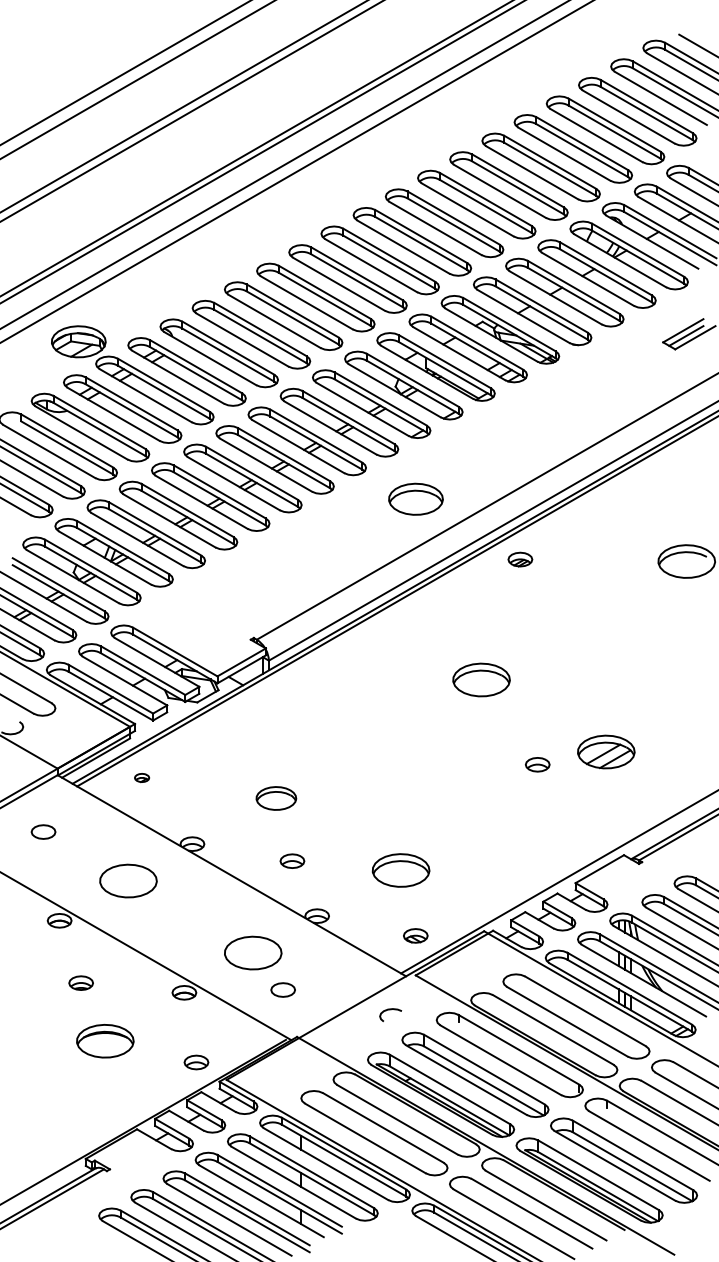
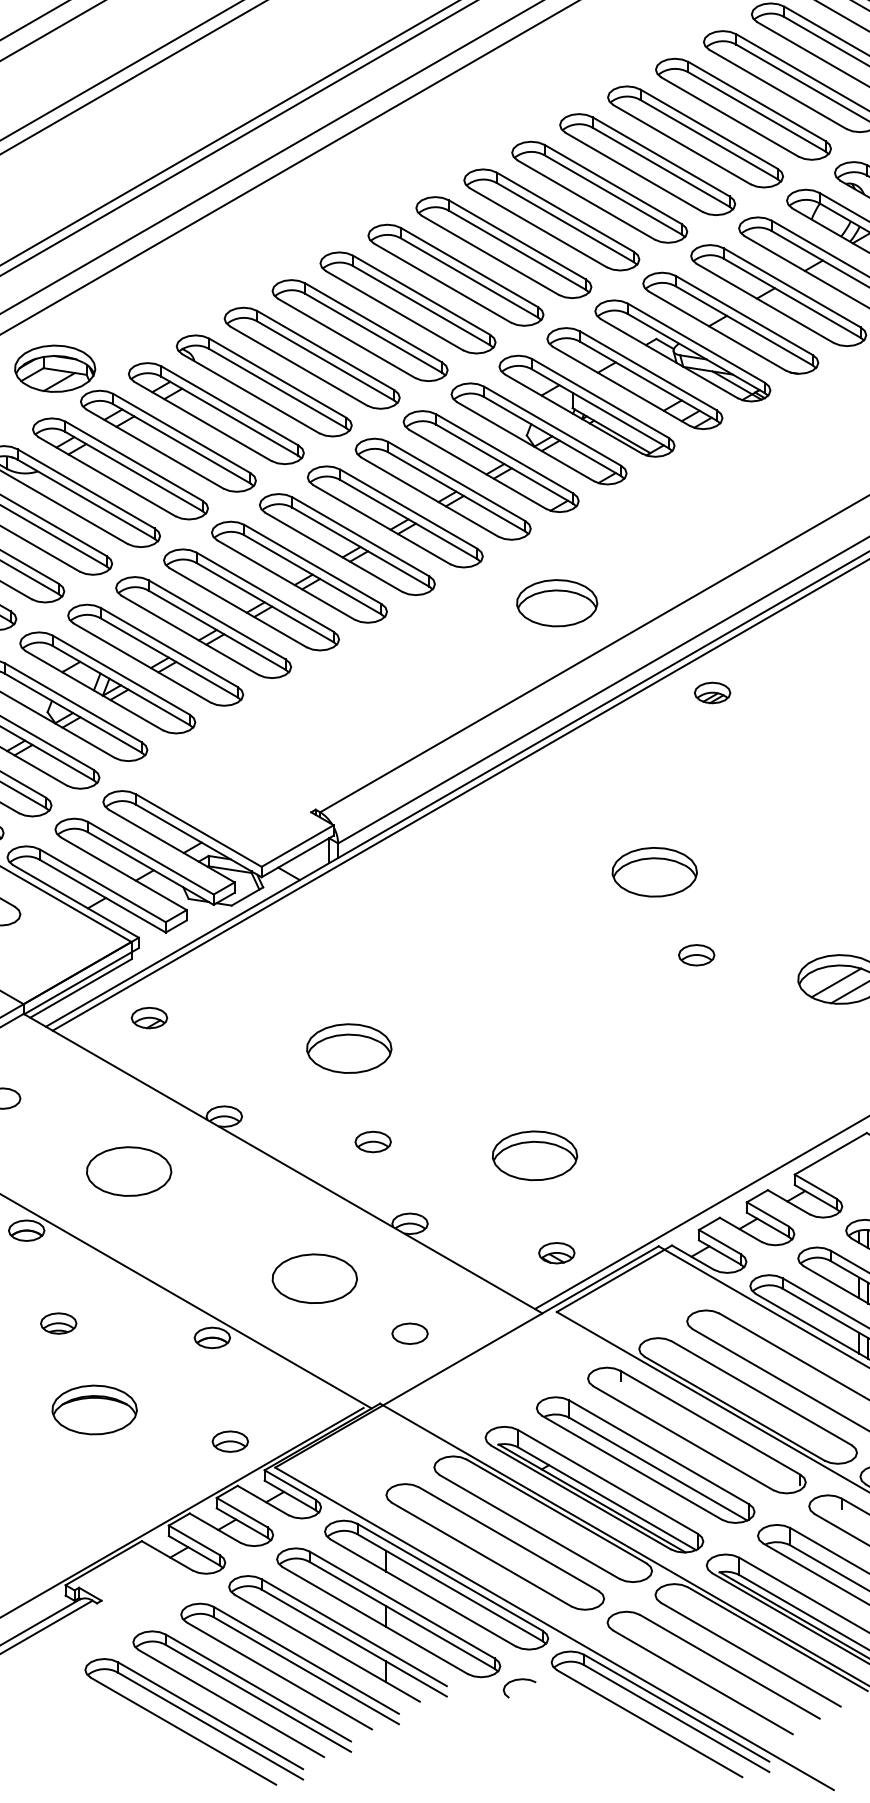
part: (537, 764) -> (696, 954), moved
part: (141, 777) -> (148, 1017), size x1.67
part: (276, 798) -> (349, 1048), size x1.43
part: (282, 989) -> (409, 1332), moved
curve: (390, 1010) -> (519, 1681), moved

